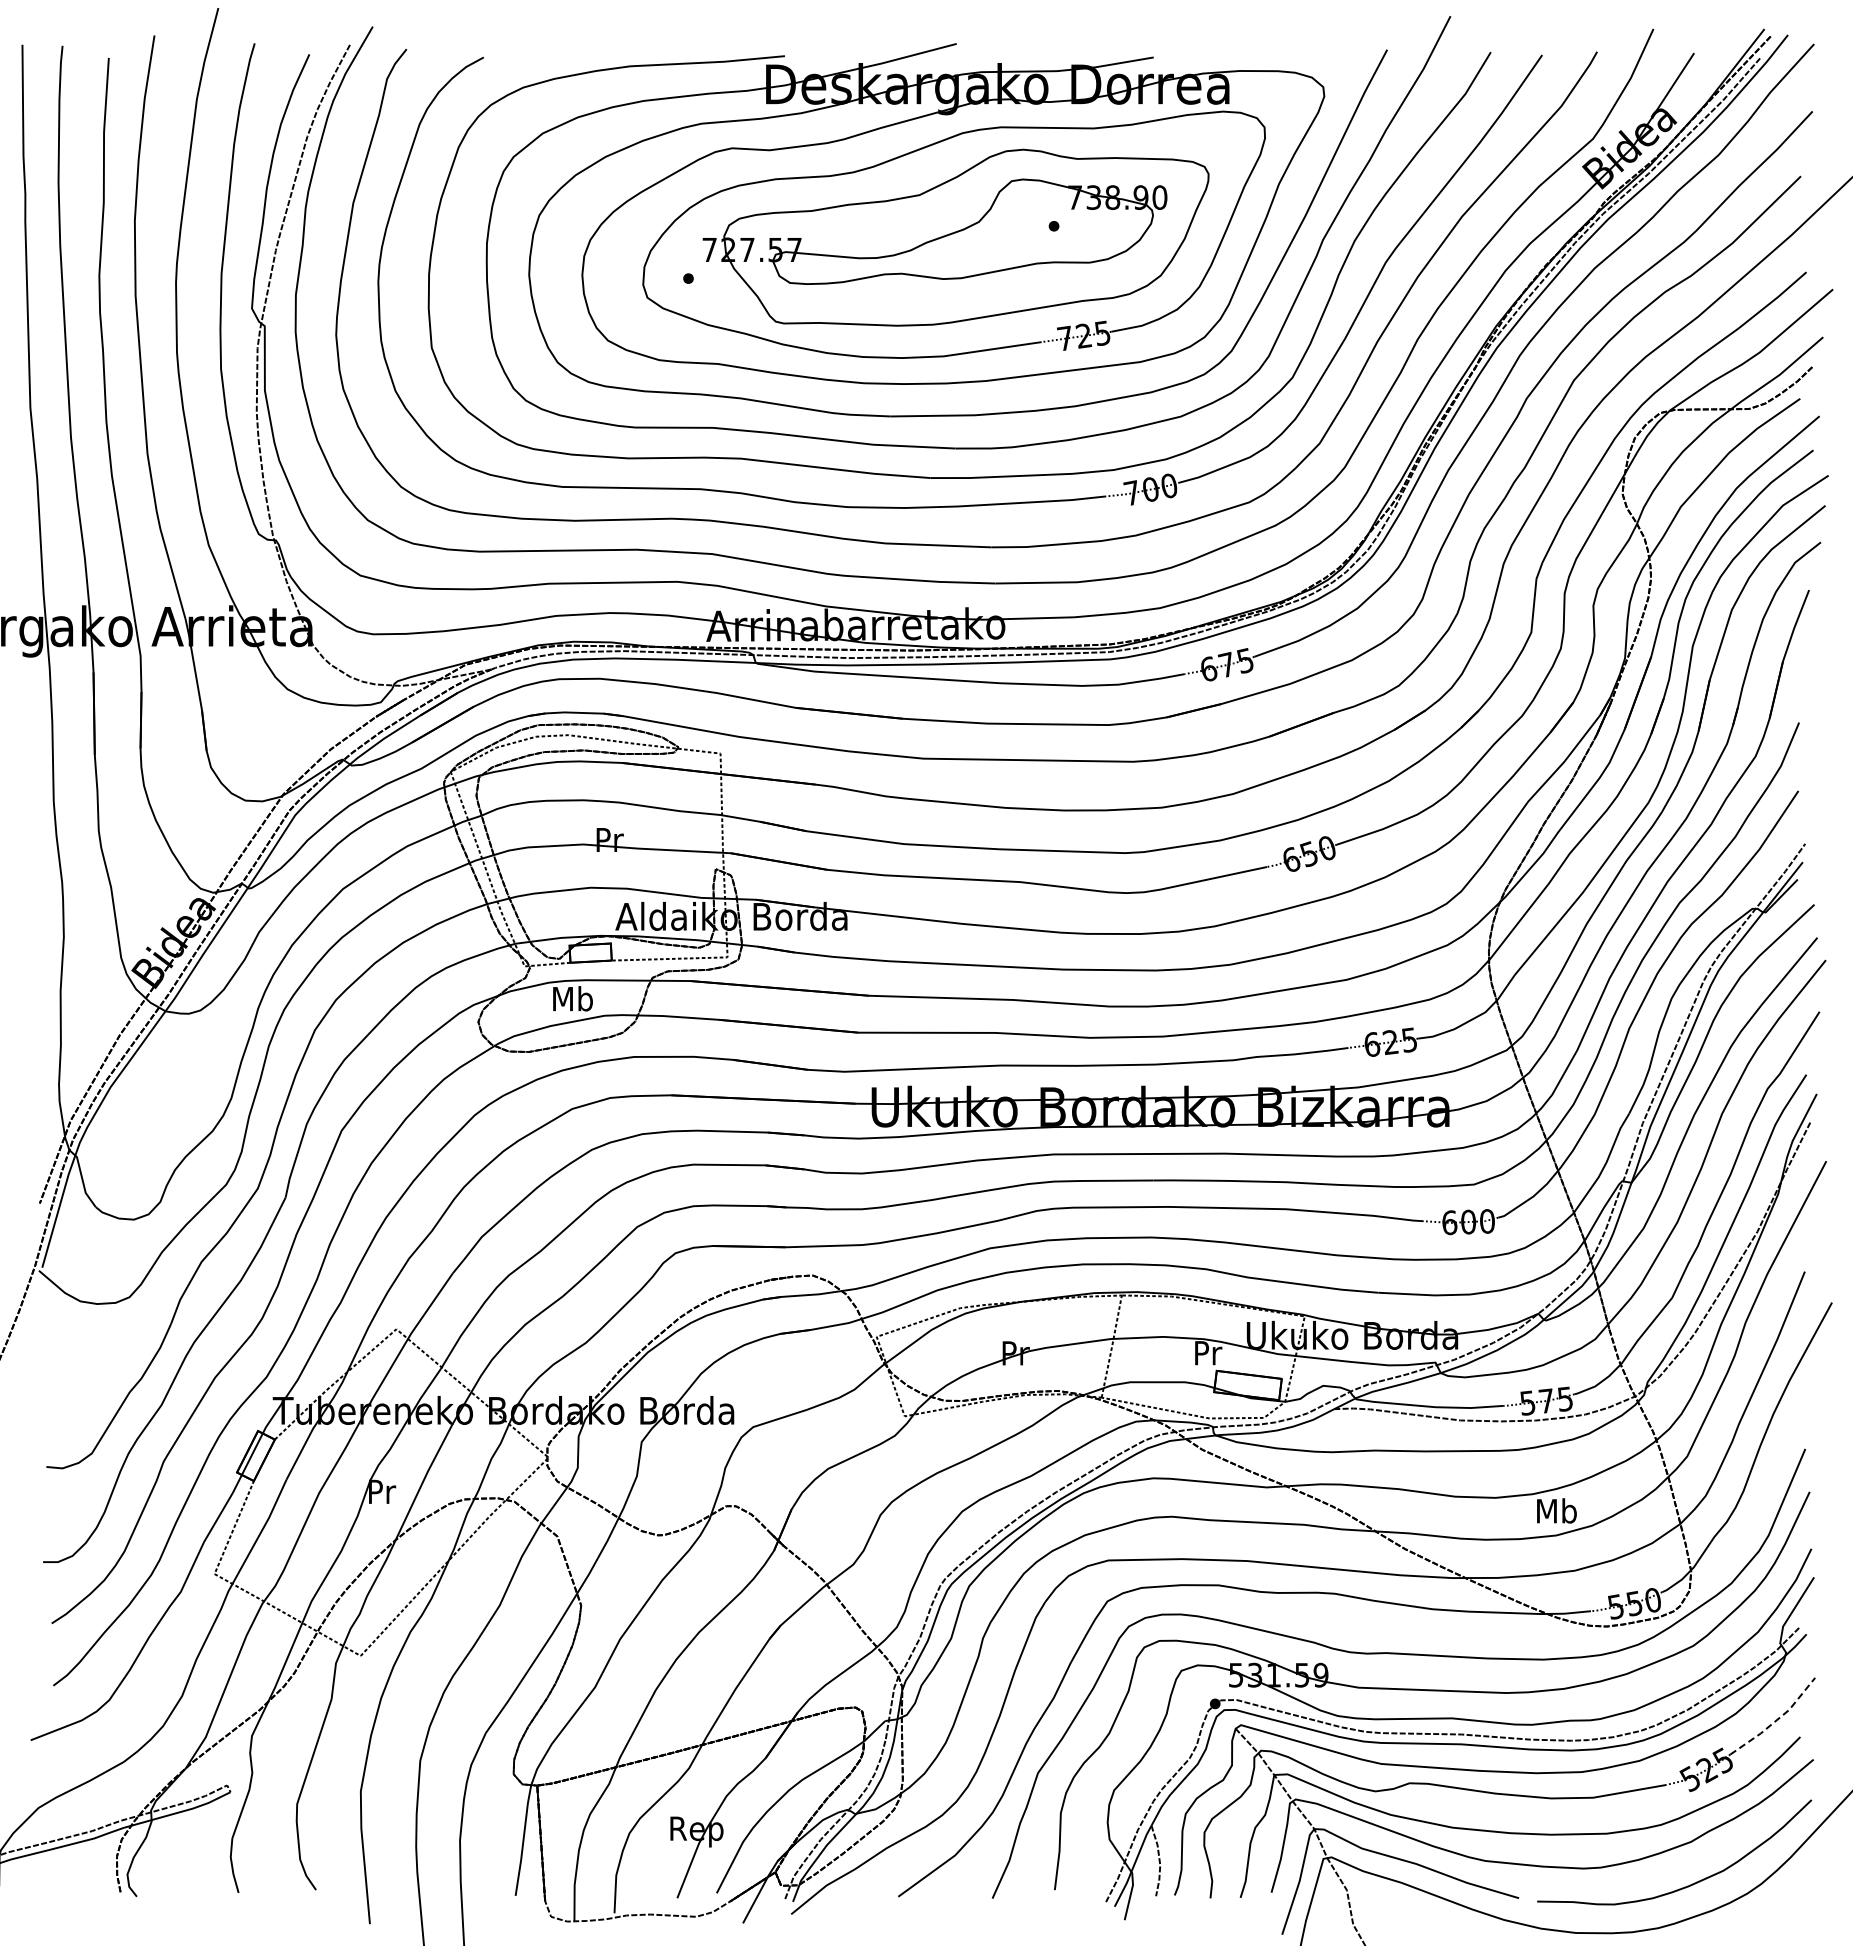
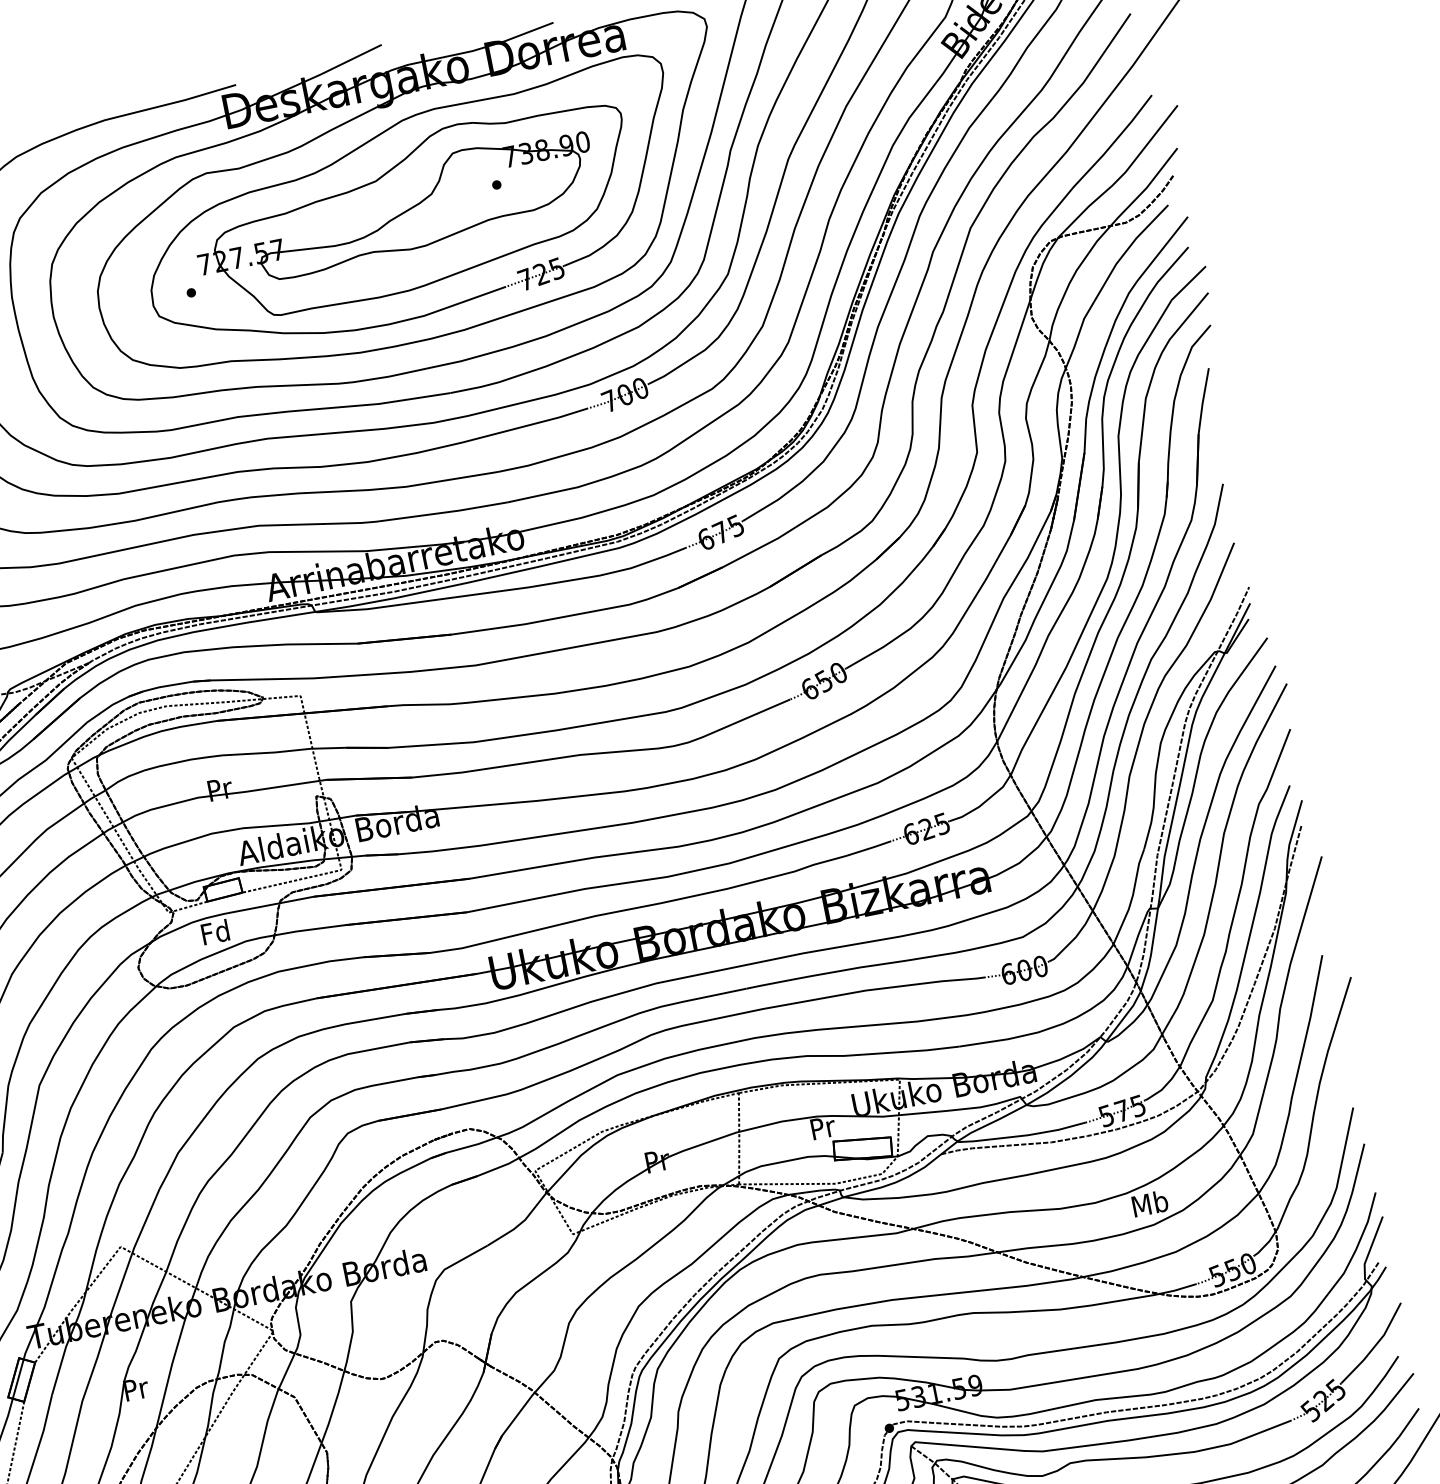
text: (572, 998) -> (215, 932), Mb -> Fd
line: (1776, 1720) -> (1375, 1346), dashed -> solid

